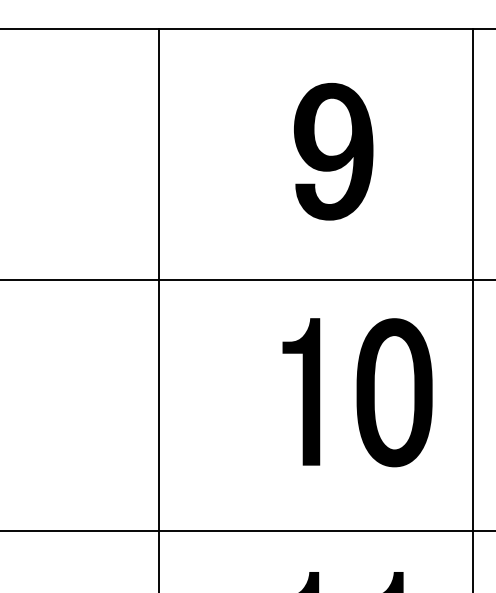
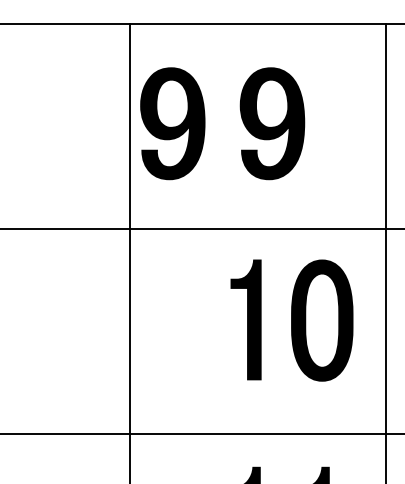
part: (211, 151) -> (172, 123), added

